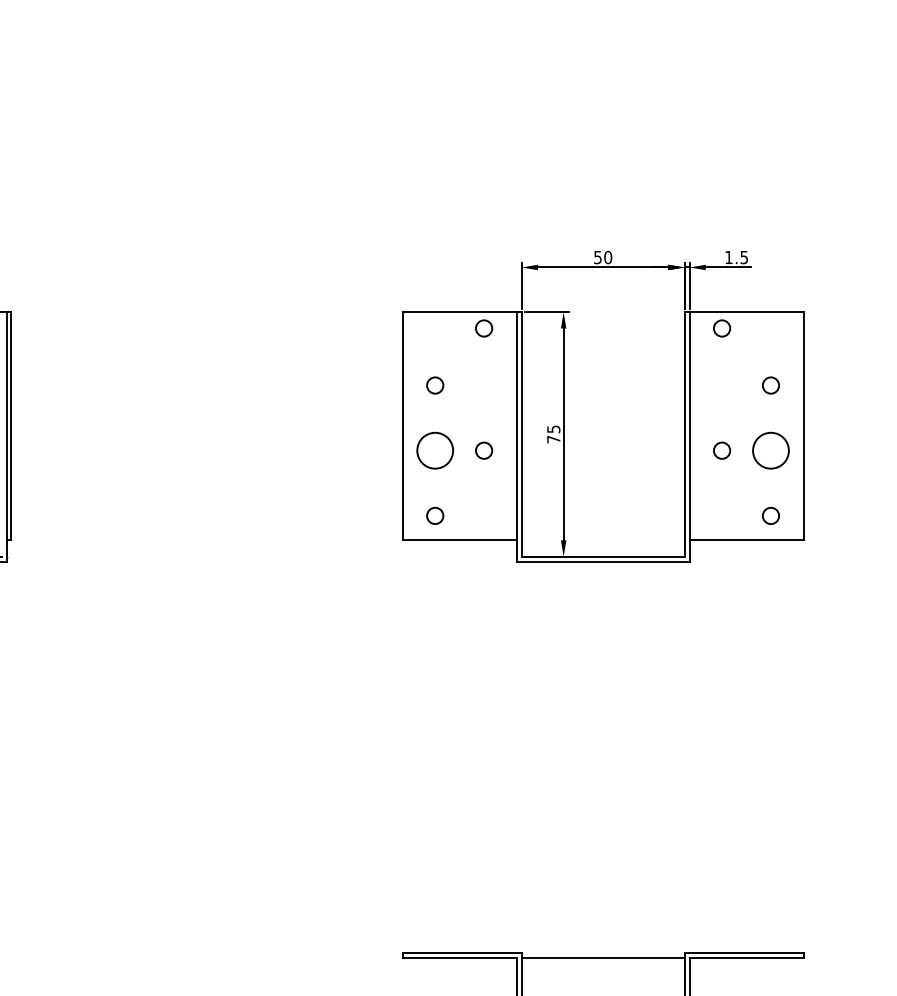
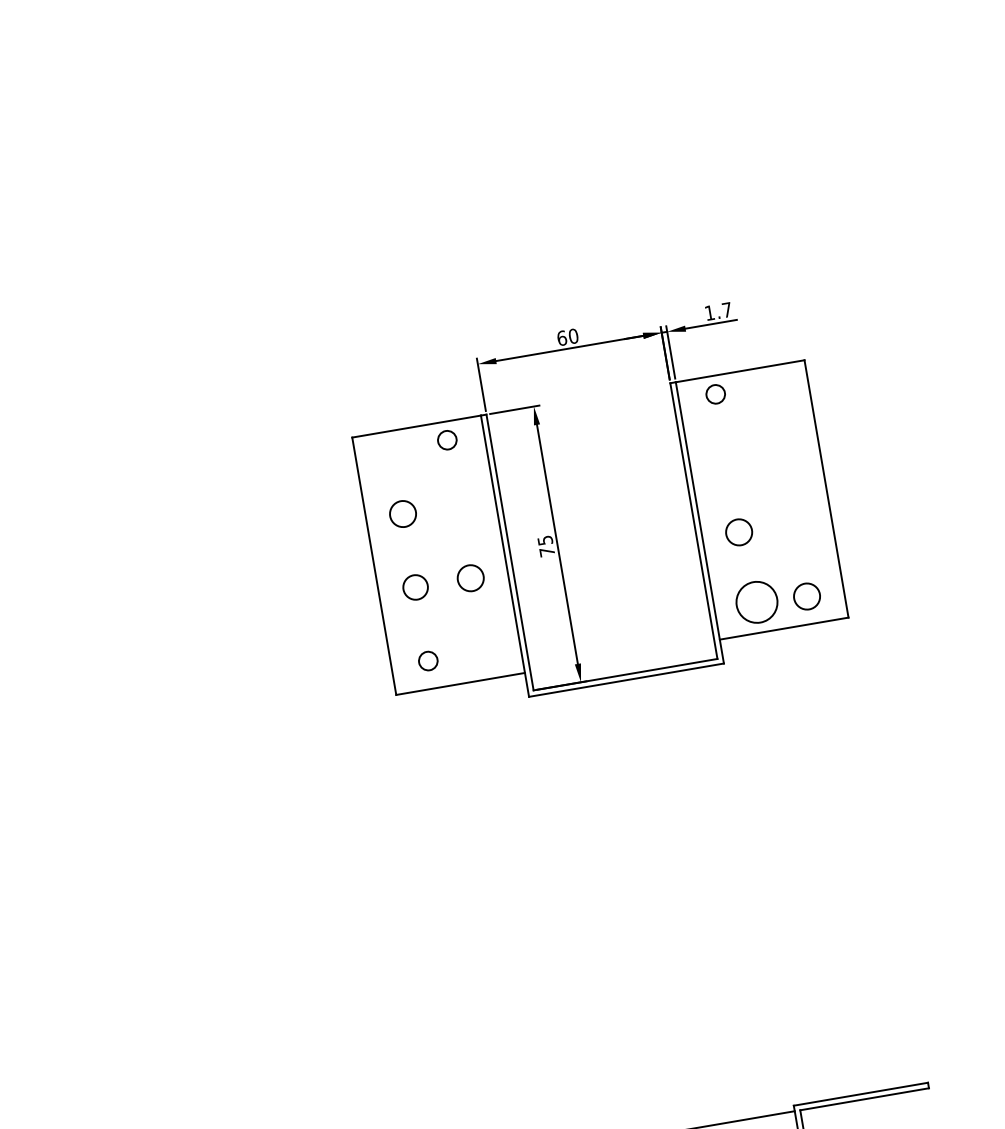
text: (597, 257) -> (561, 338), 50 -> 60
text: (743, 257) -> (726, 310), 1.5 -> 1.7
circle: (435, 385) -> (403, 513), size x1.4
circle: (770, 385) -> (781, 449), removed
circle: (434, 450) -> (414, 587), size x0.6
circle: (484, 450) -> (471, 577), size x1.4
circle: (722, 450) -> (739, 531), size x1.4
circle: (770, 450) -> (756, 602), moved
circle: (770, 515) -> (806, 595), size x1.4

